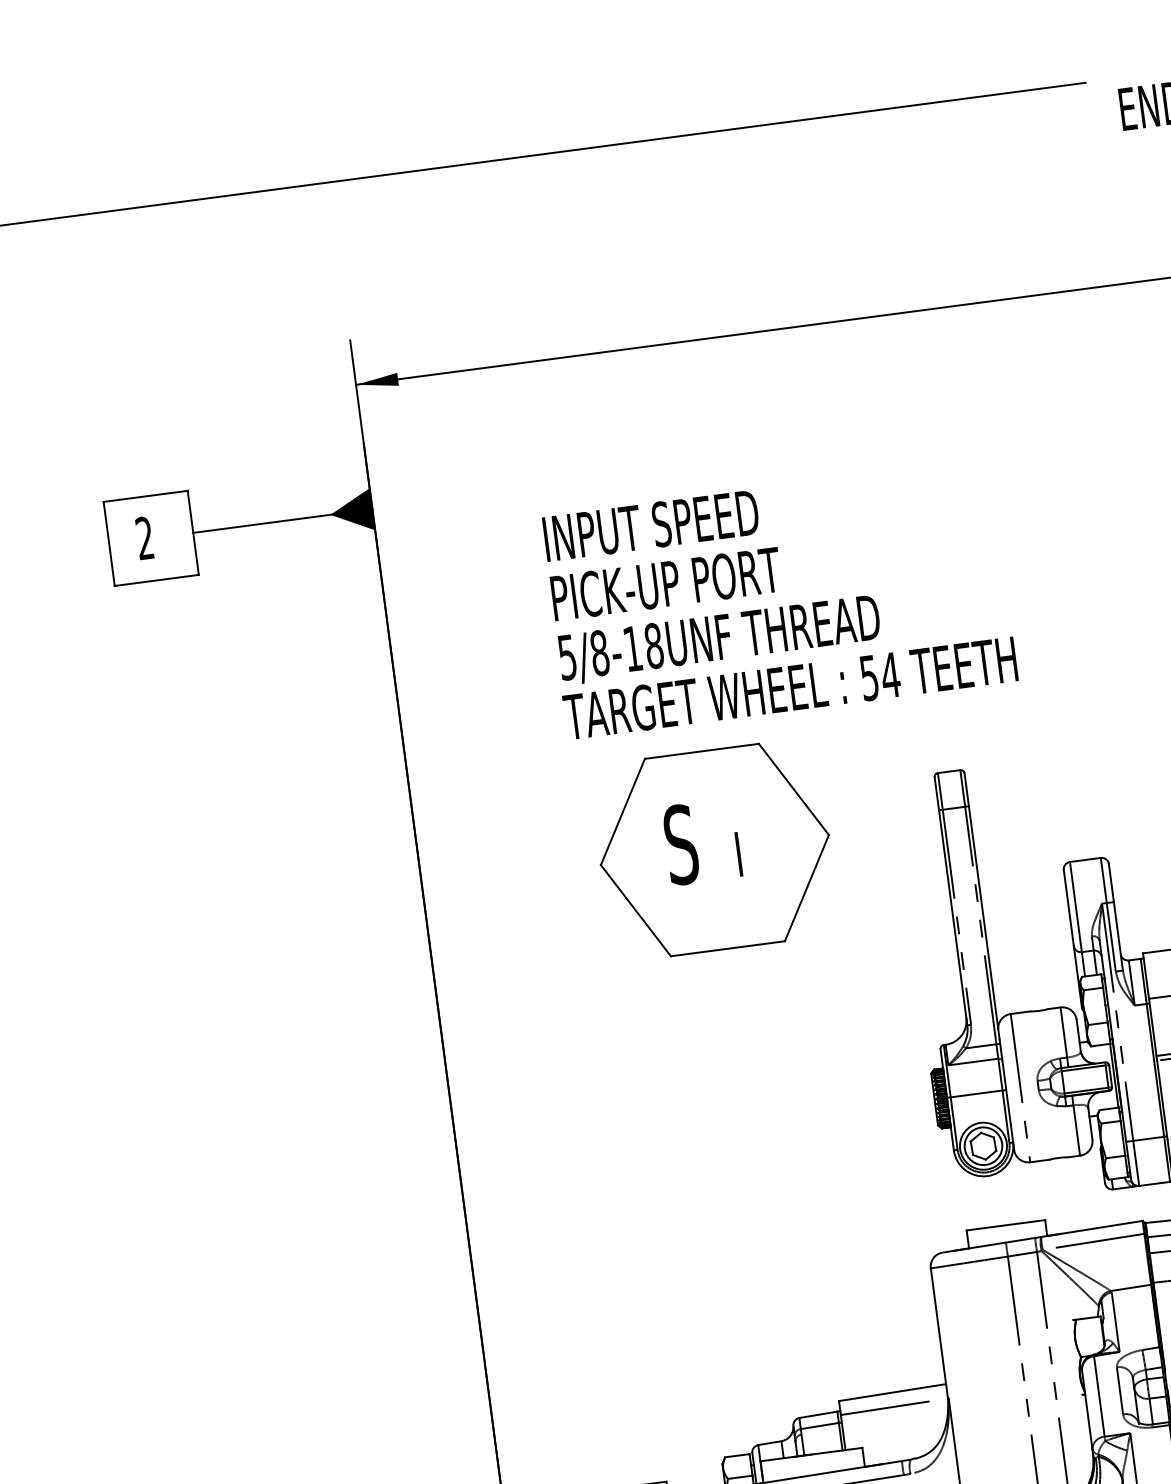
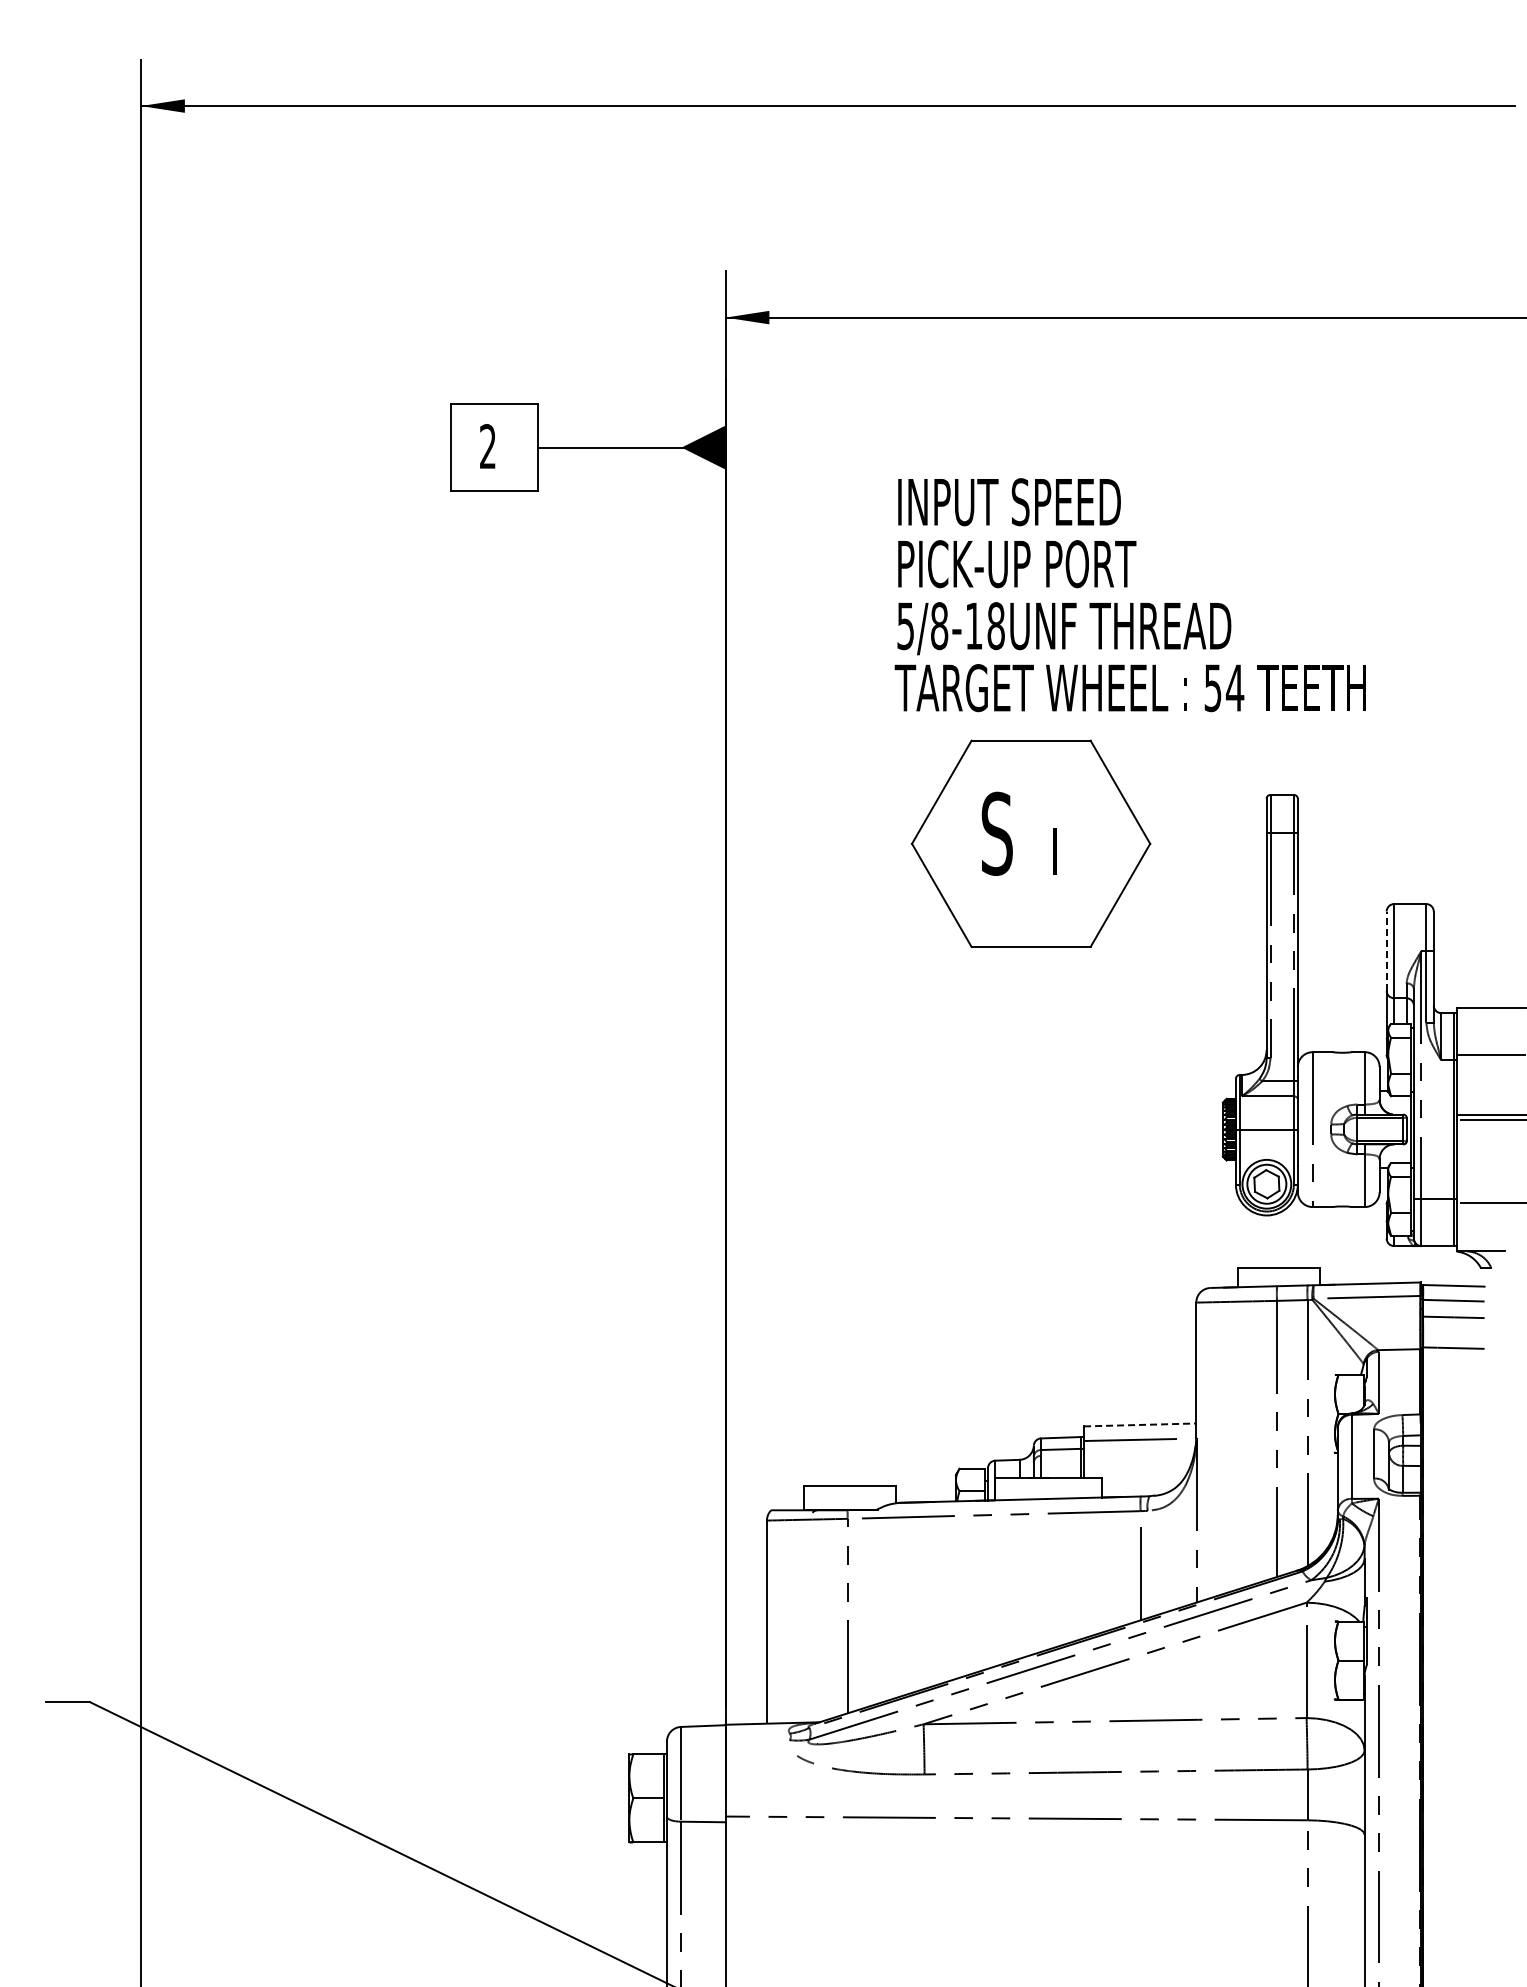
line: (1068, 908) -> (1386, 951), solid -> dashed
line: (892, 1392) -> (1140, 1424), solid -> dashed

